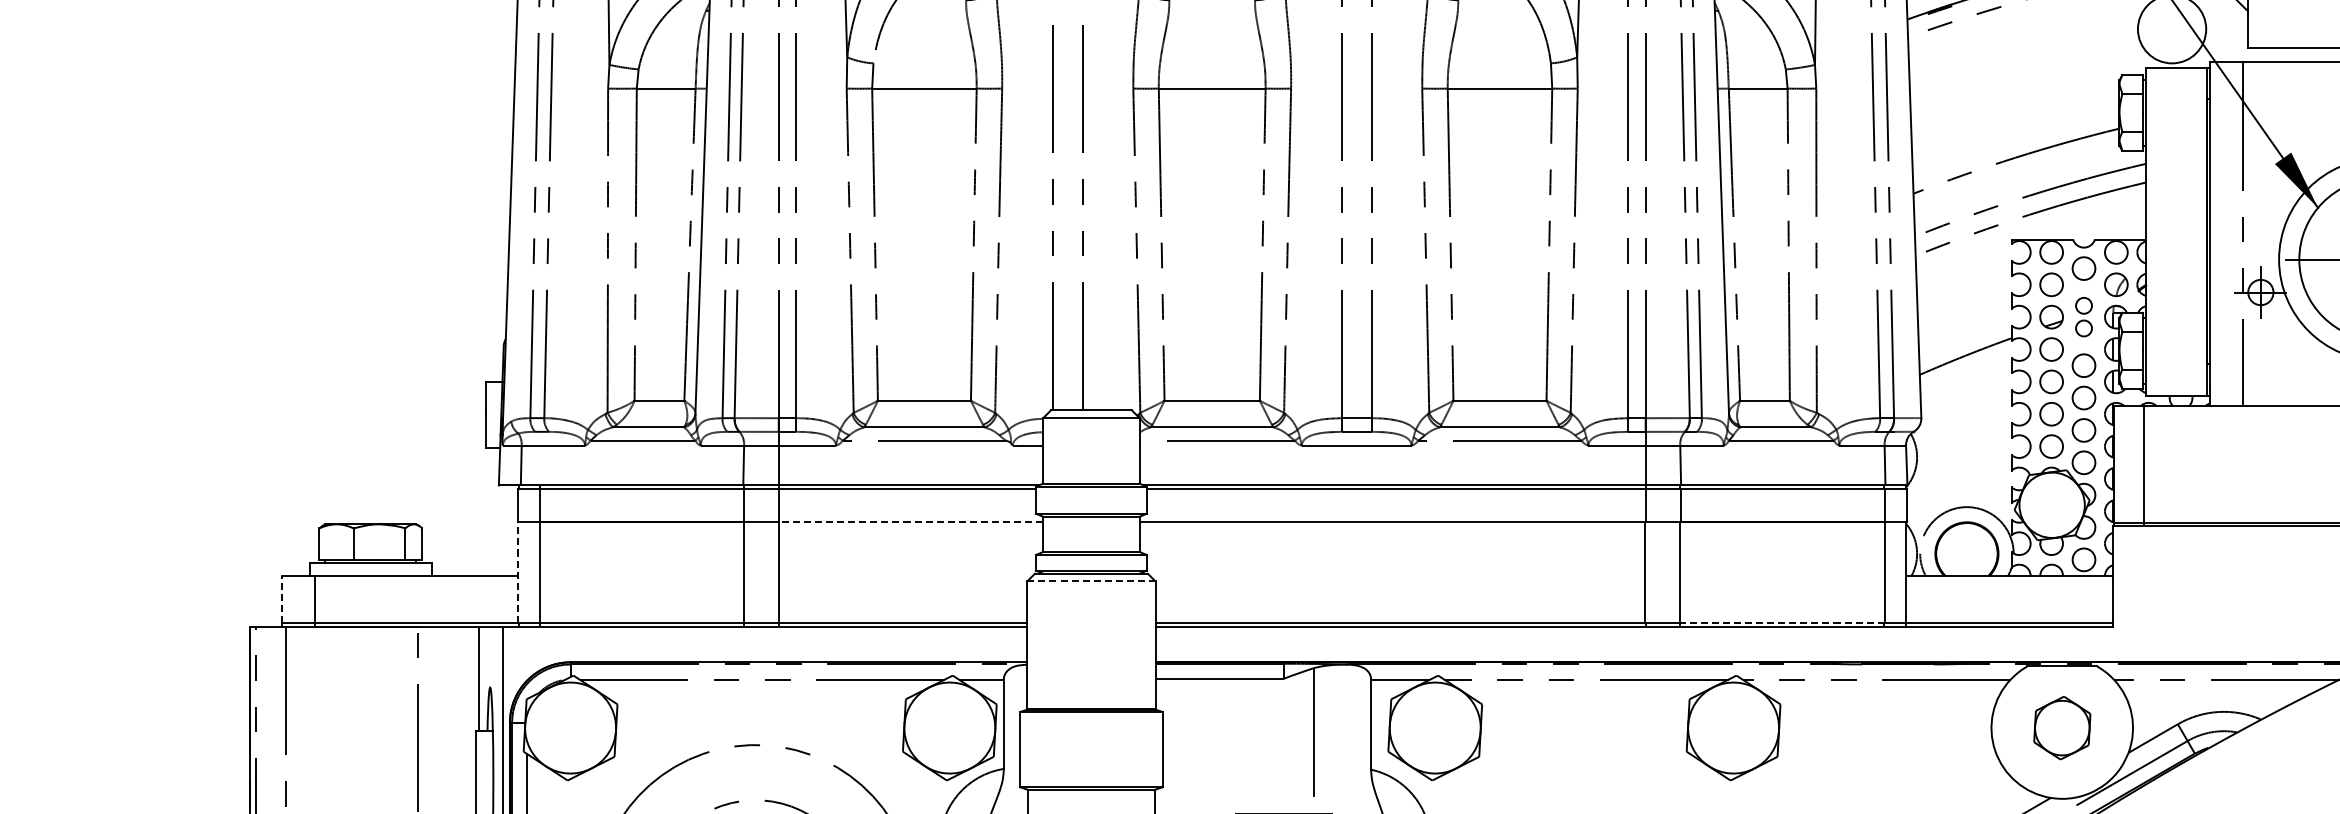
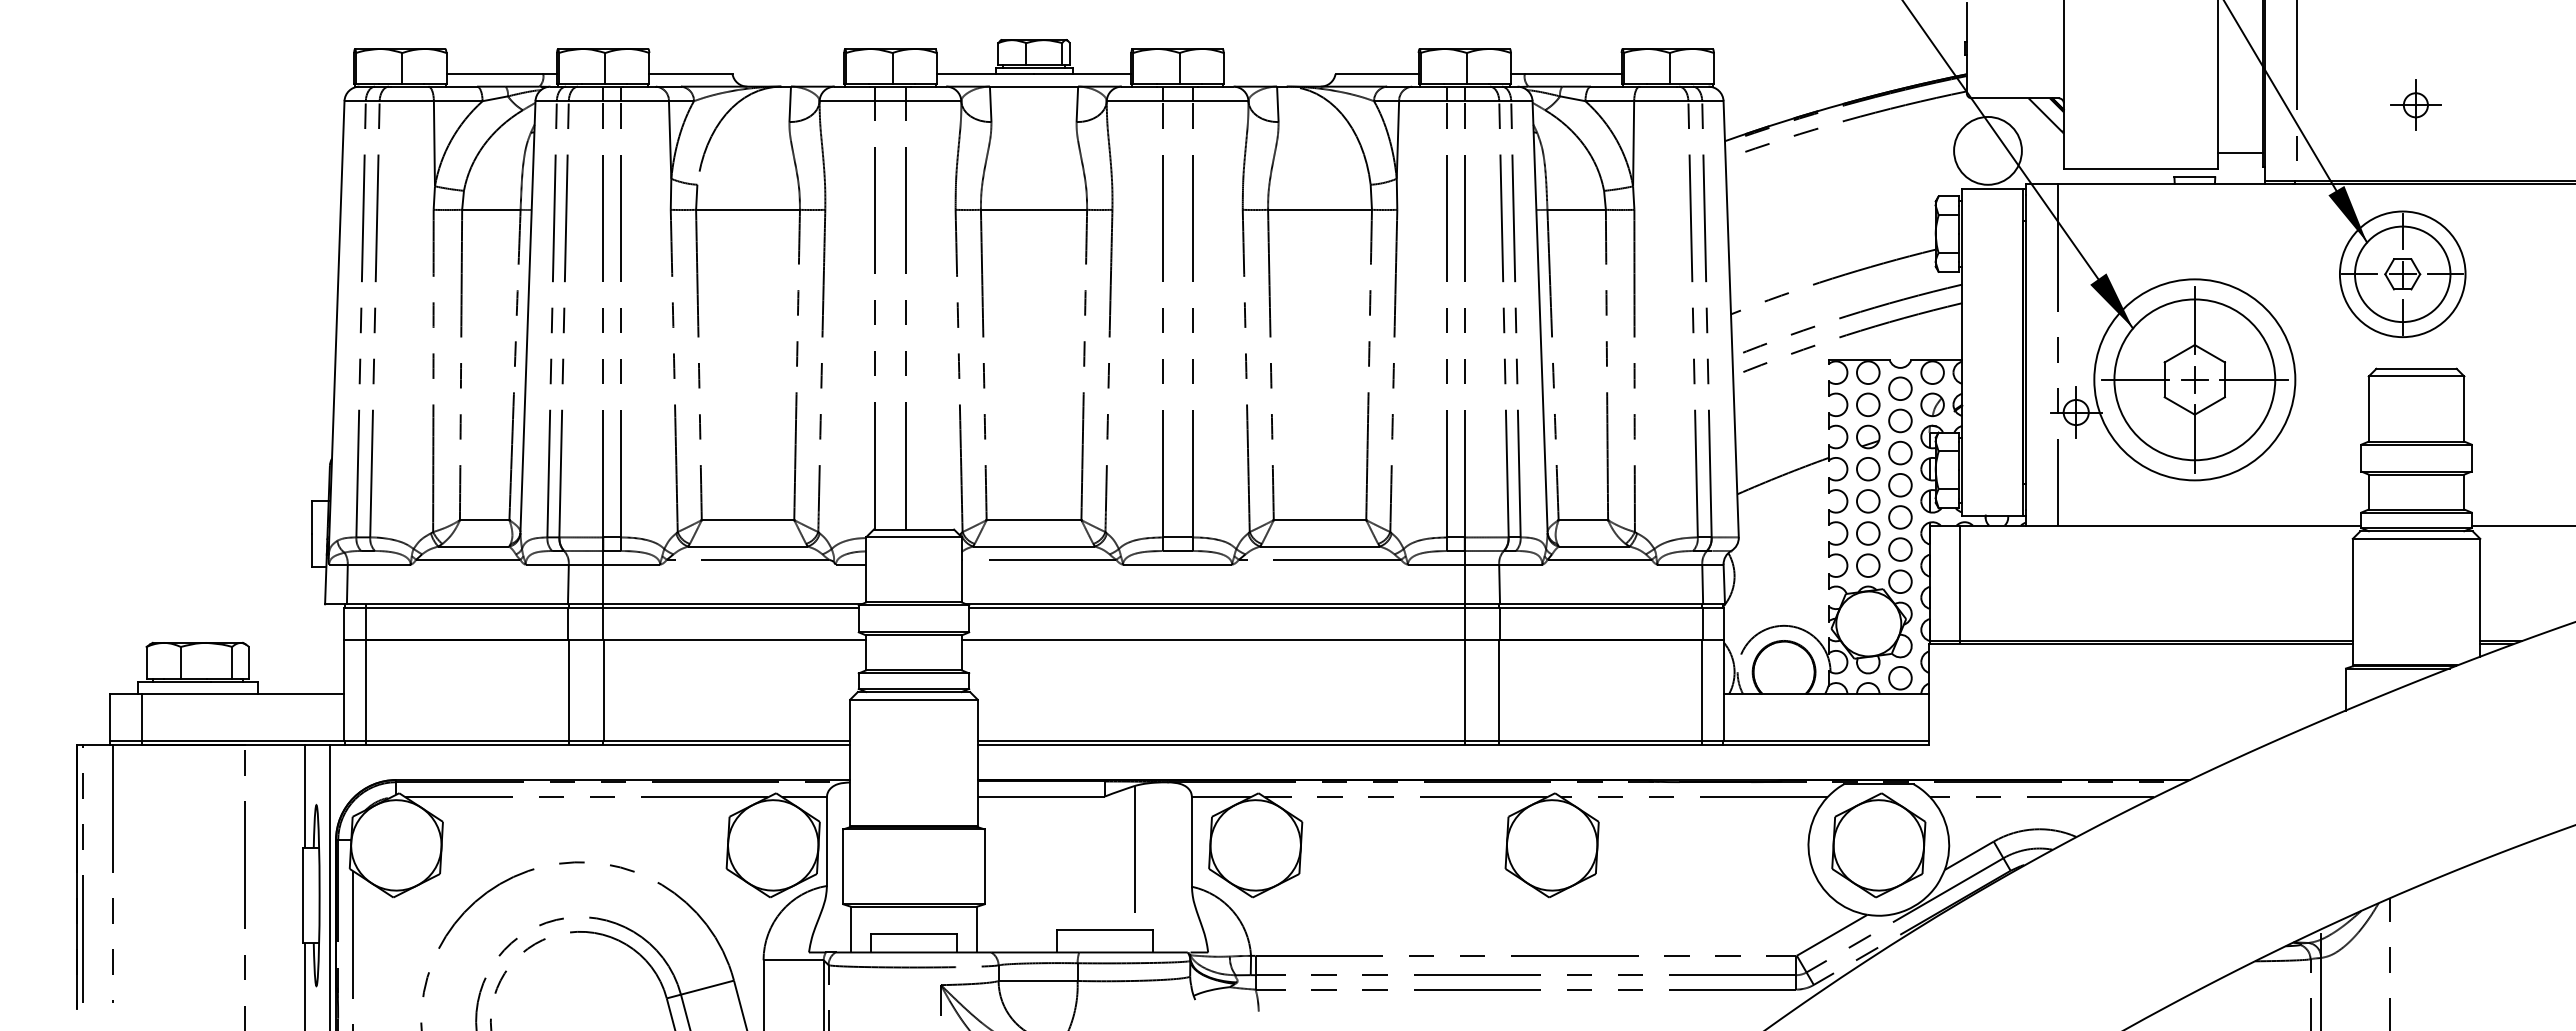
part: (2084, 316) -> (1900, 436), size x1.43
line: (910, 521) -> (734, 640), dashed -> solid
line: (518, 572) -> (344, 690), dashed -> solid
line: (1090, 581) -> (913, 699), dashed -> solid
line: (281, 599) -> (109, 717), dashed -> solid
line: (1782, 622) -> (1600, 740), dashed -> solid
part: (2061, 728) -> (1878, 845), size x1.67

